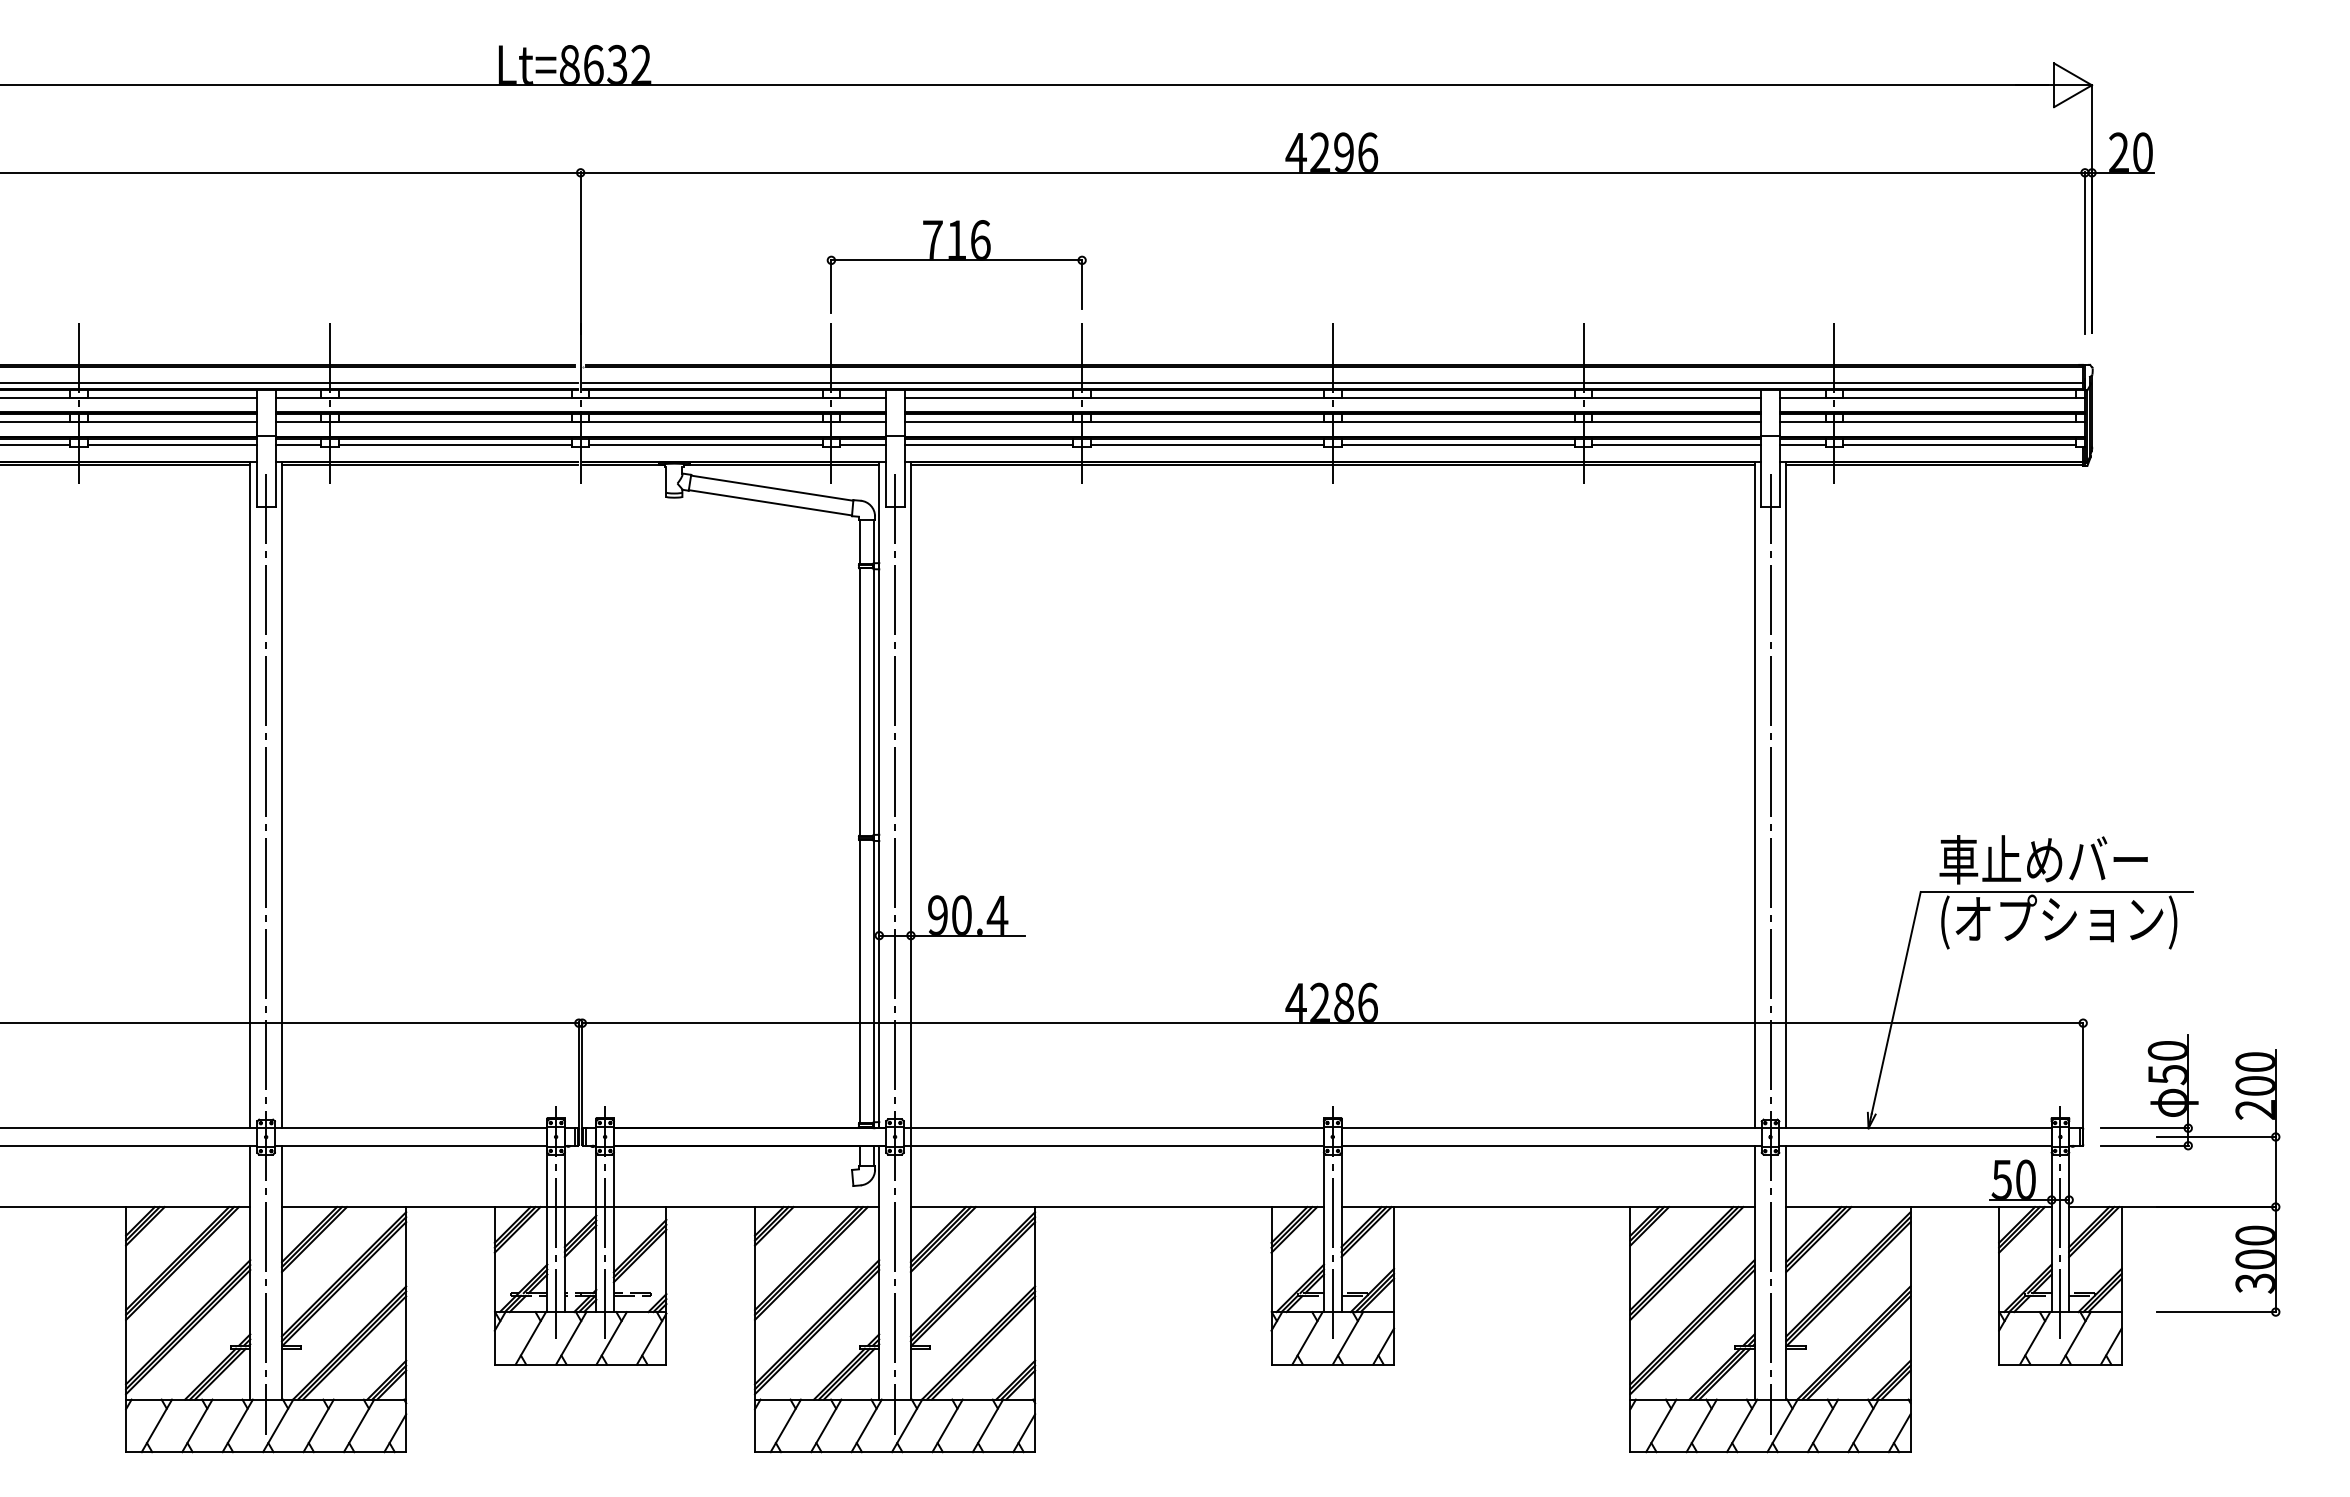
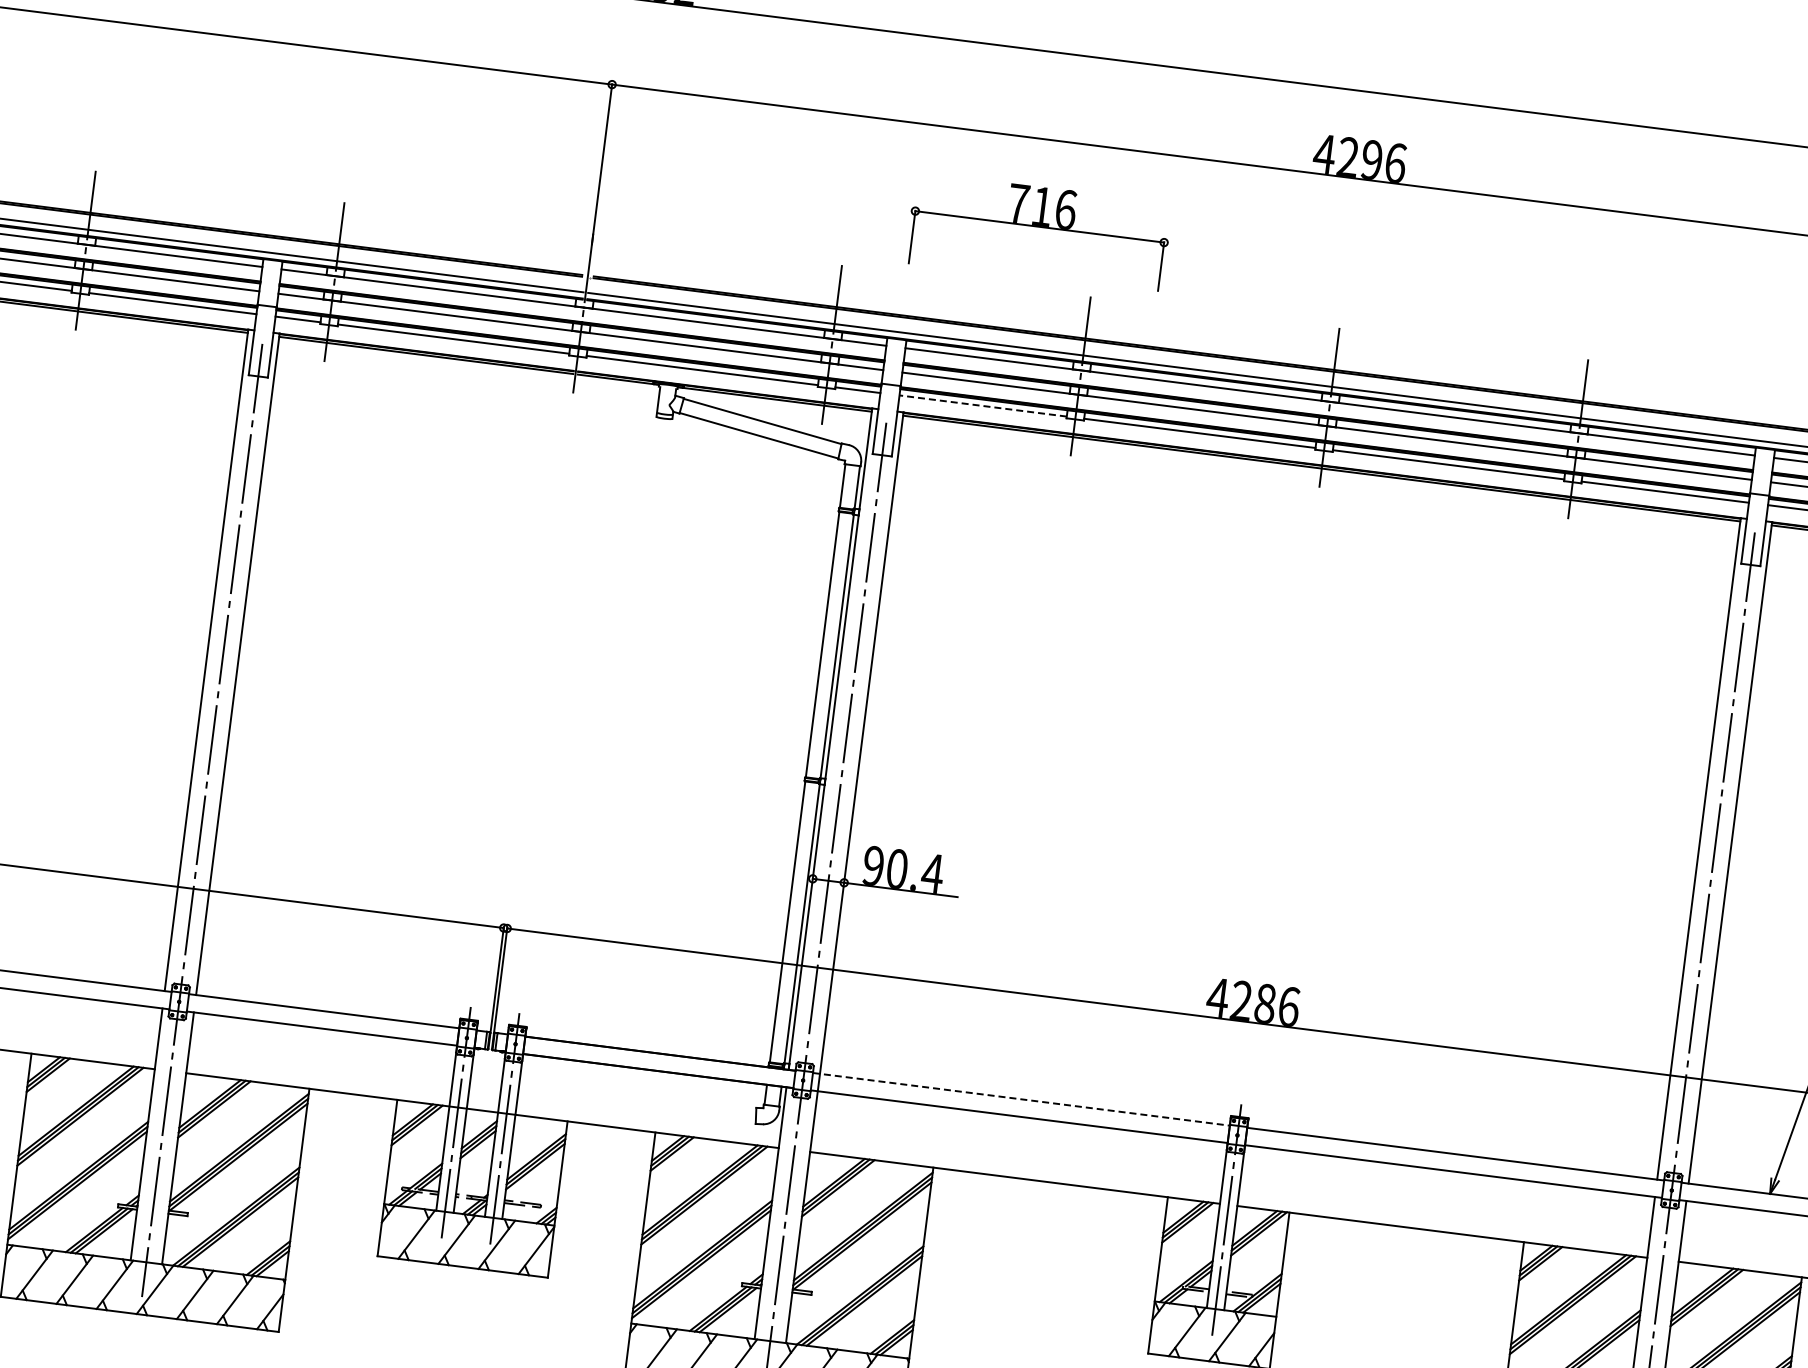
part: (956, 266) -> (1038, 232), moved
line: (988, 445) -> (982, 406), solid -> dashed
line: (1114, 1128) -> (1021, 1099), solid -> dashed

